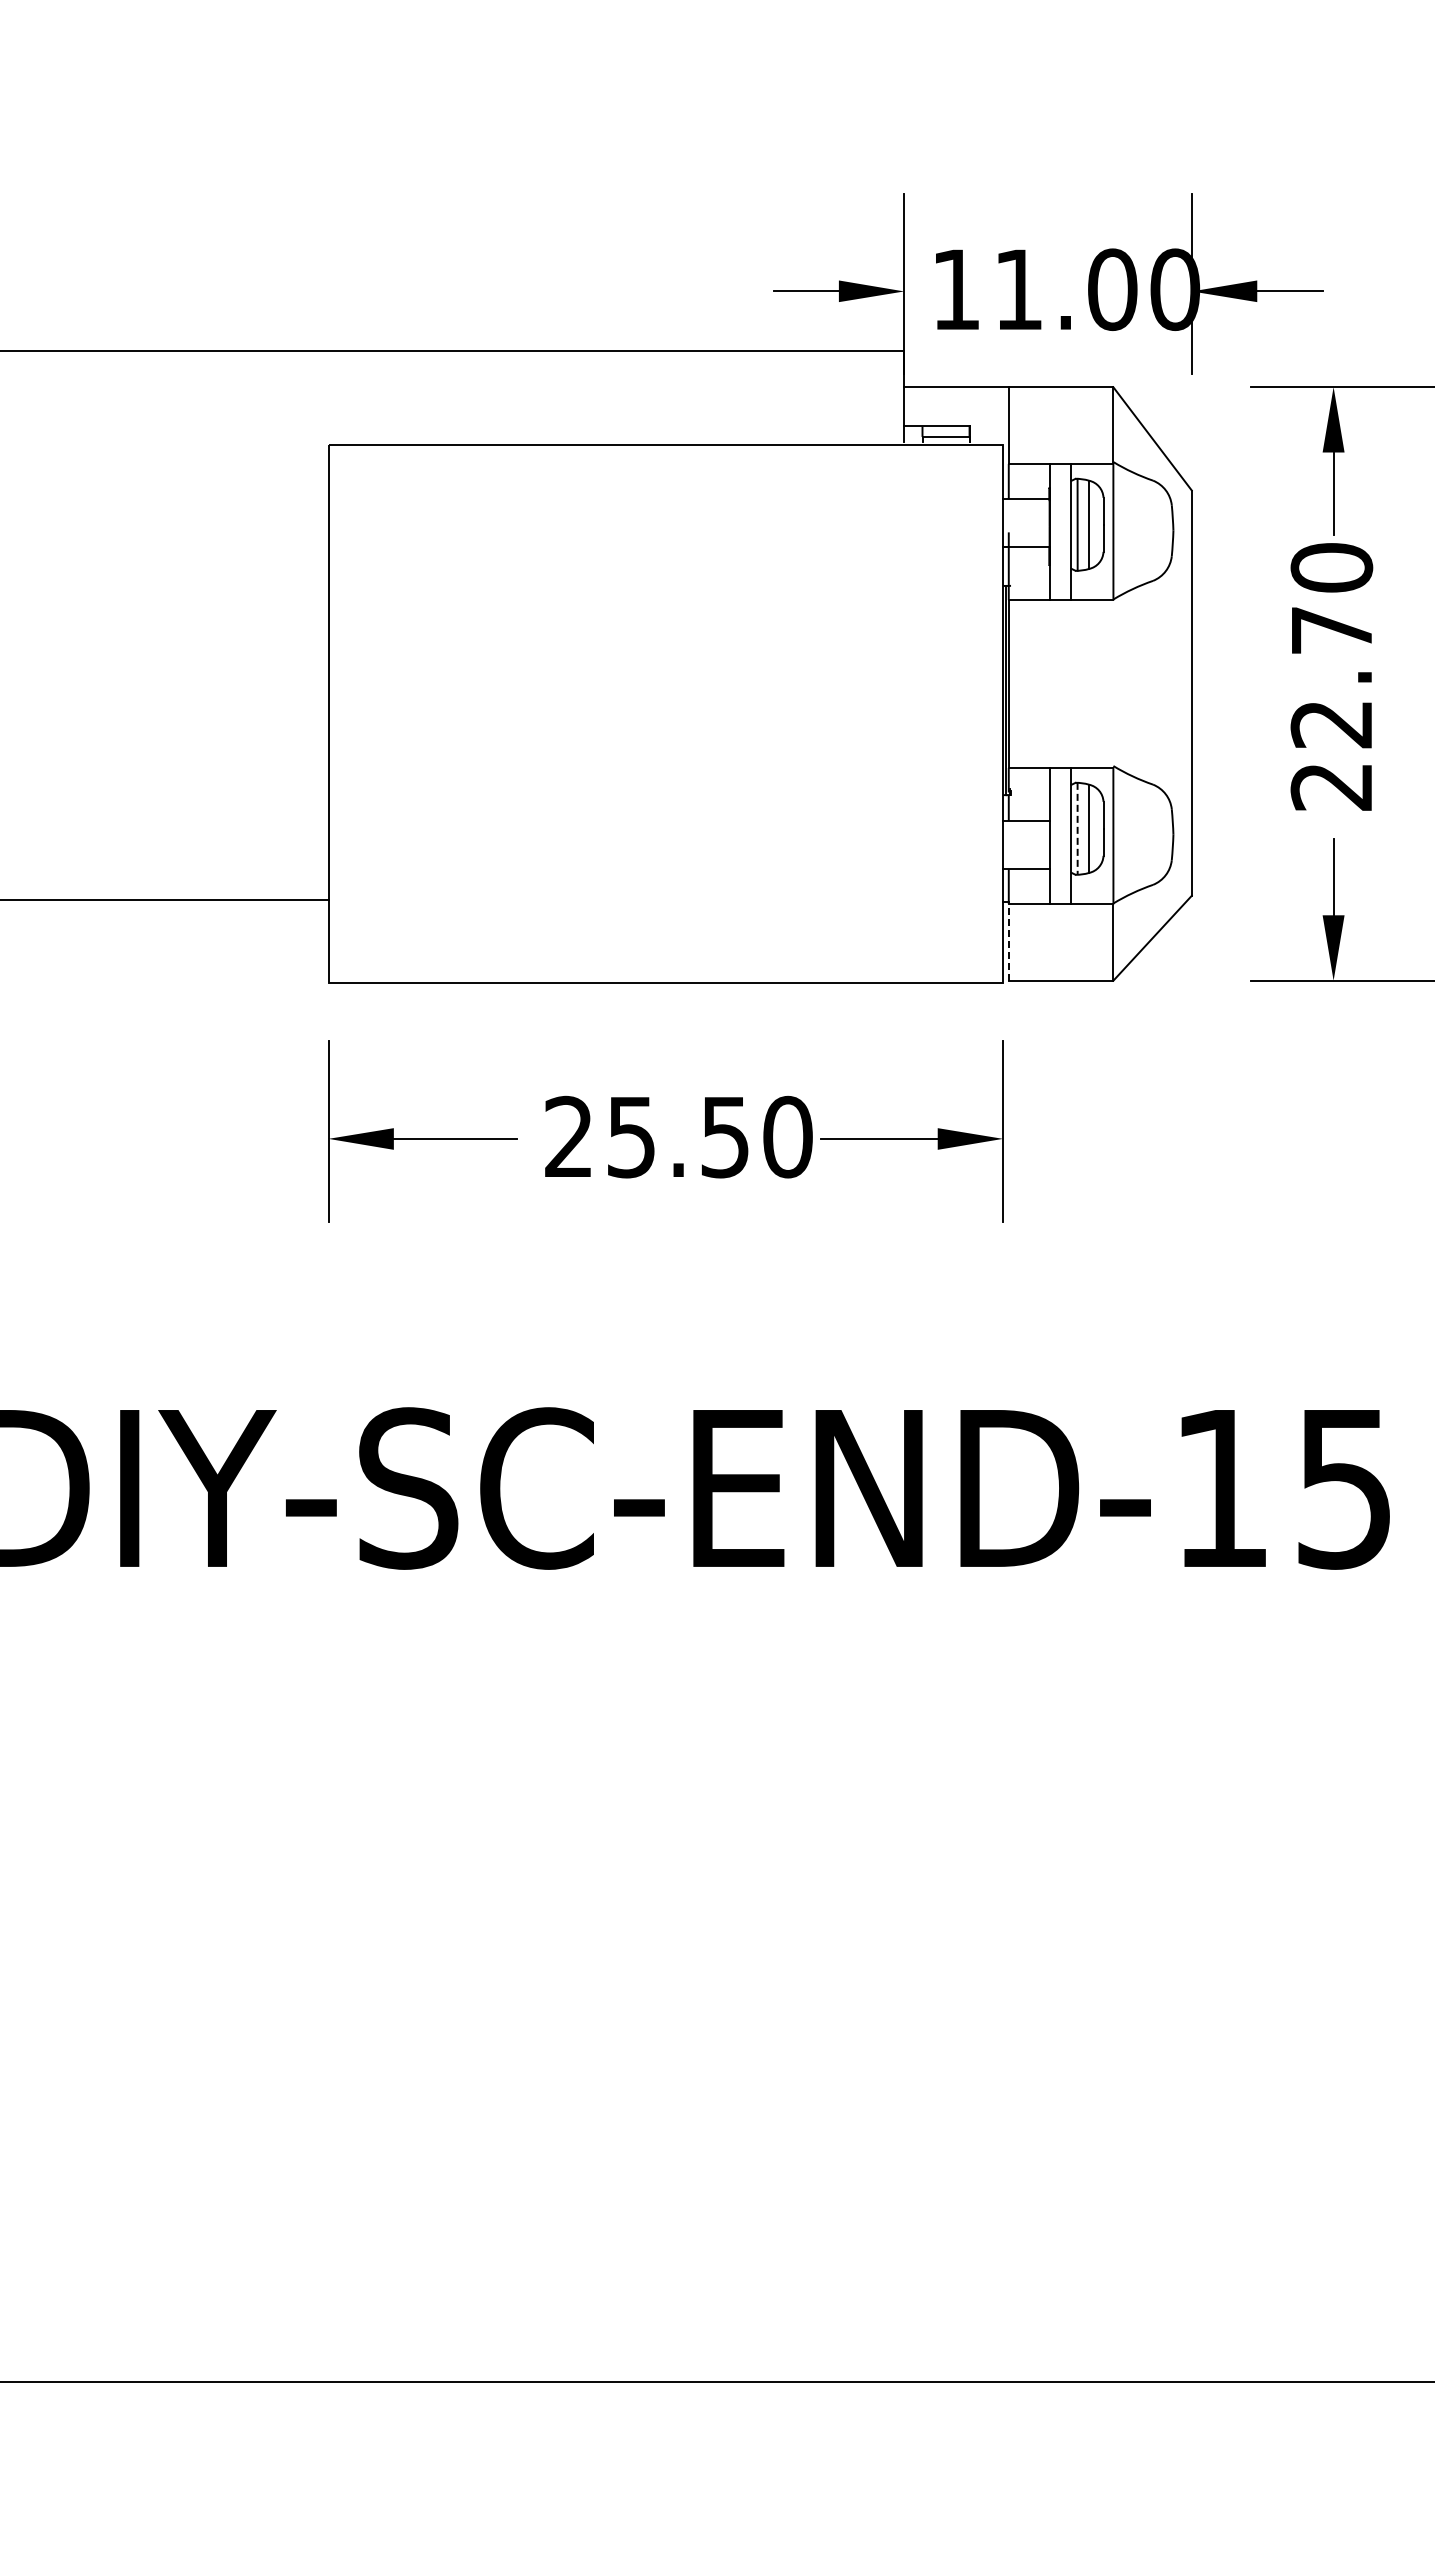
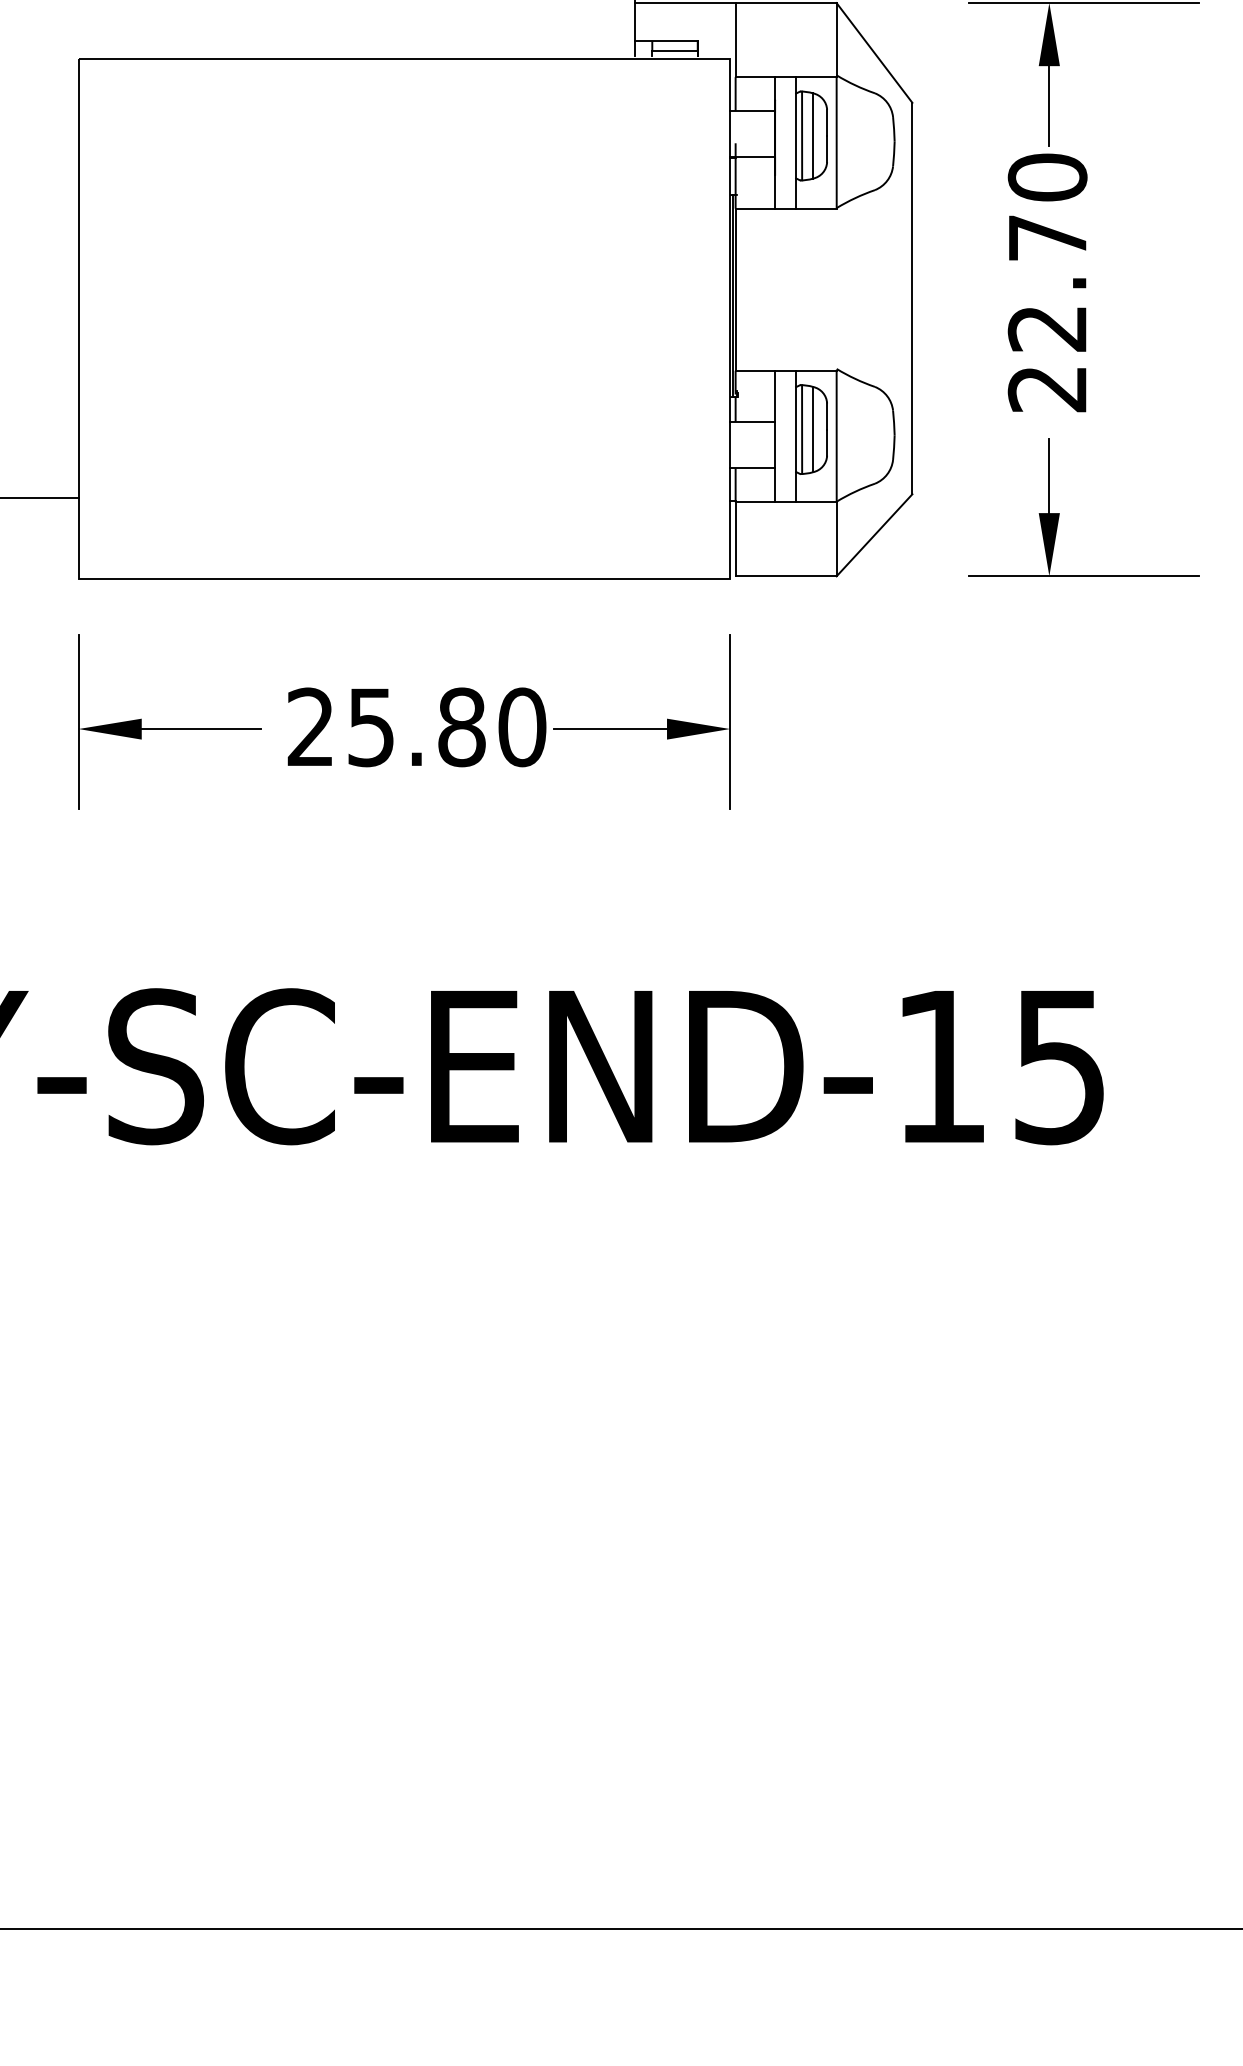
line: (1077, 828) -> (801, 429), dashed -> solid
line: (1008, 941) -> (735, 538), dashed -> solid
text: (725, 1136) -> (462, 726), 25.50 -> 25.80

